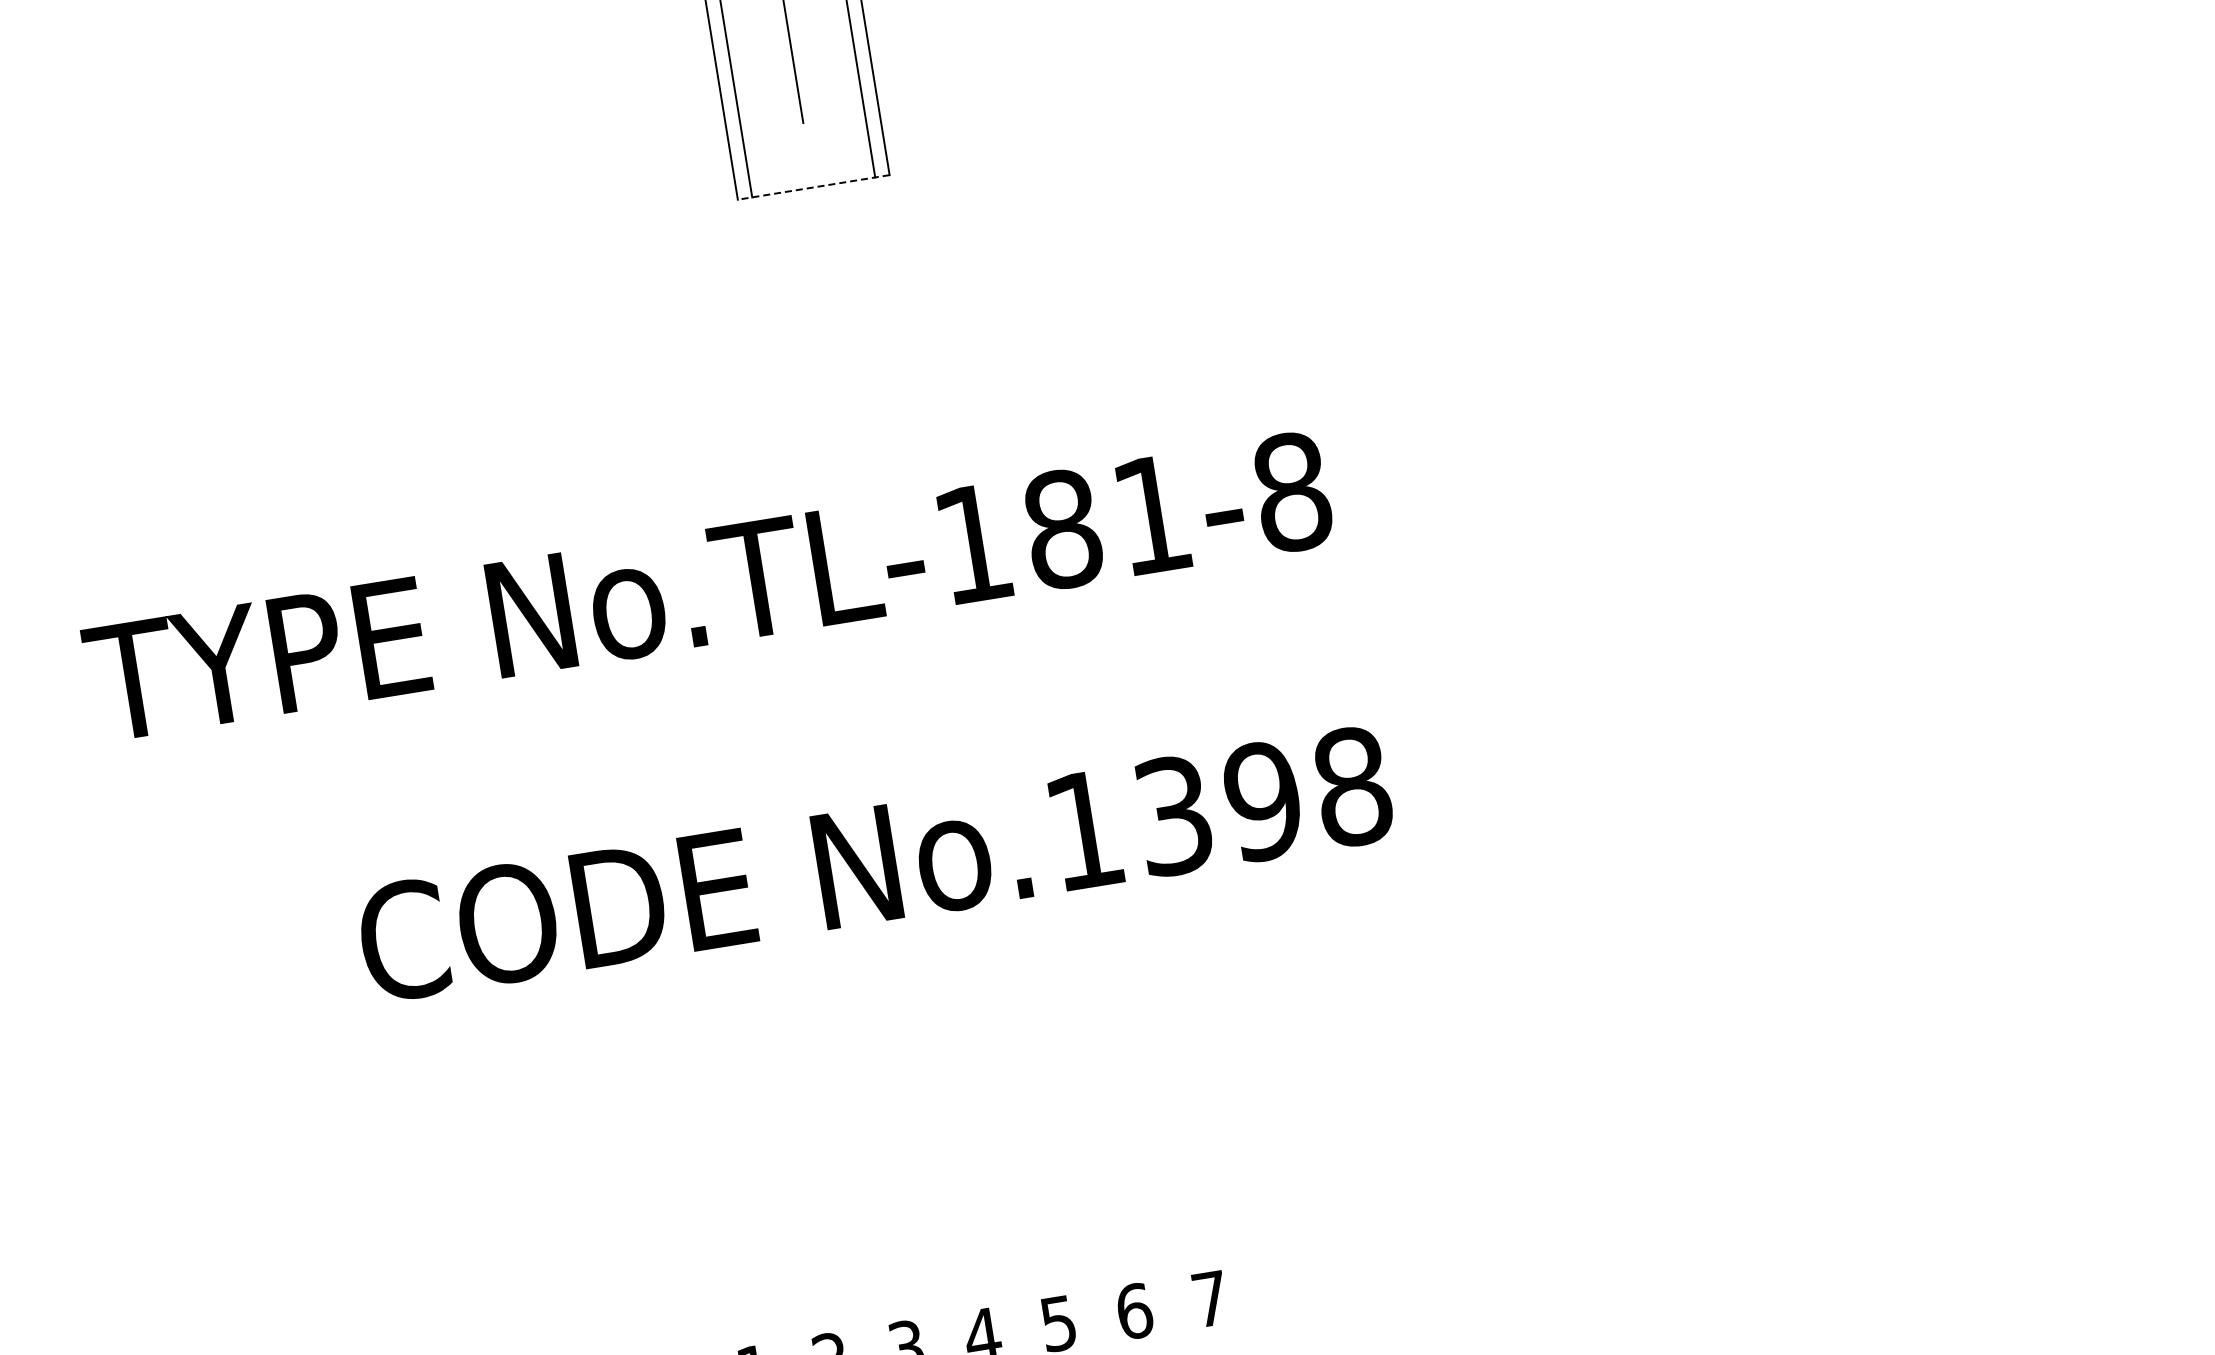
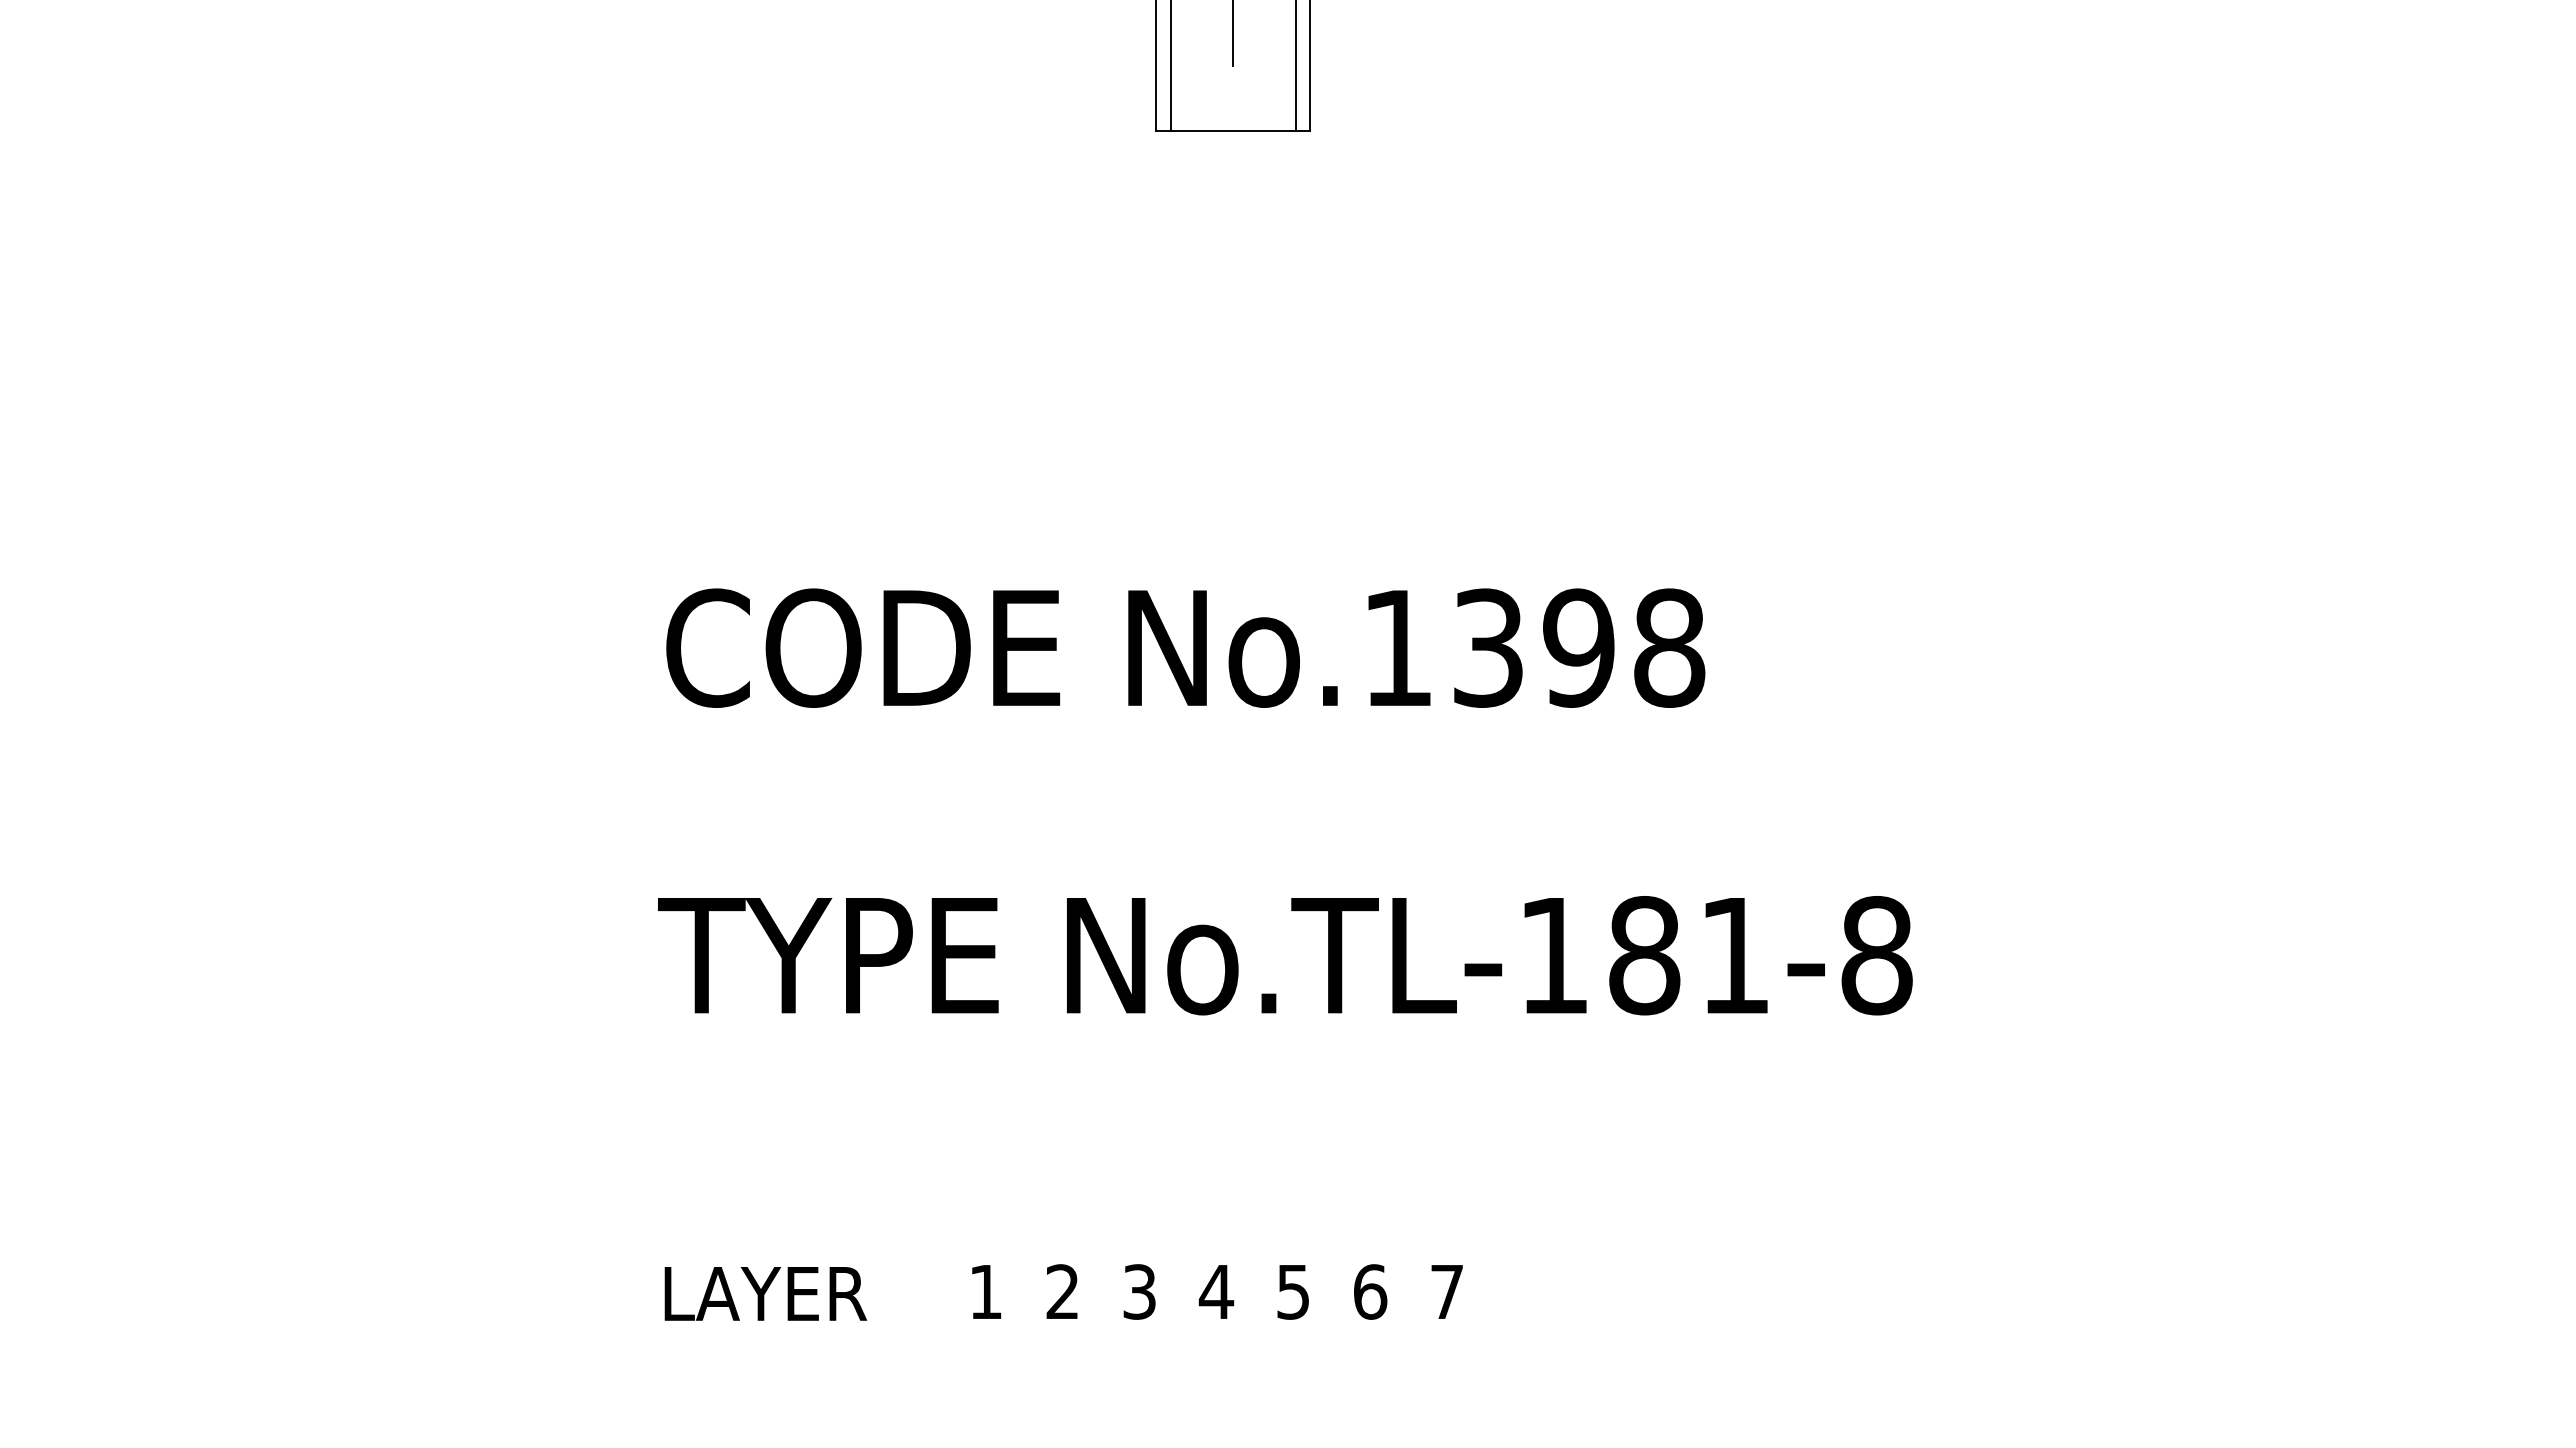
line: (813, 187) -> (1233, 131), dashed -> solid
text: (708, 586) -> (1285, 955), moved
text: (874, 863) -> (1185, 647), moved

